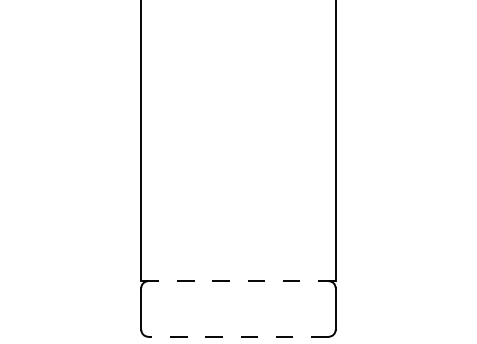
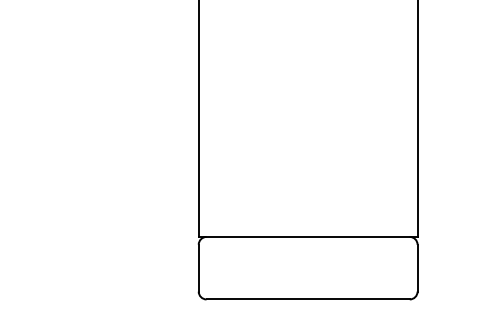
line: (237, 281) -> (307, 237), dashed -> solid
line: (237, 336) -> (307, 299), dashed -> solid

